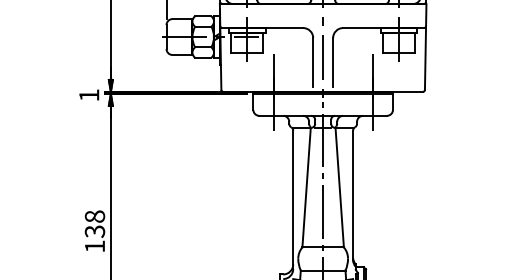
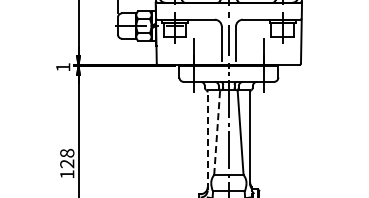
line: (307, 187) -> (217, 132), solid -> dashed
line: (292, 198) -> (207, 140), solid -> dashed
text: (95, 231) -> (67, 163), 138 -> 128

